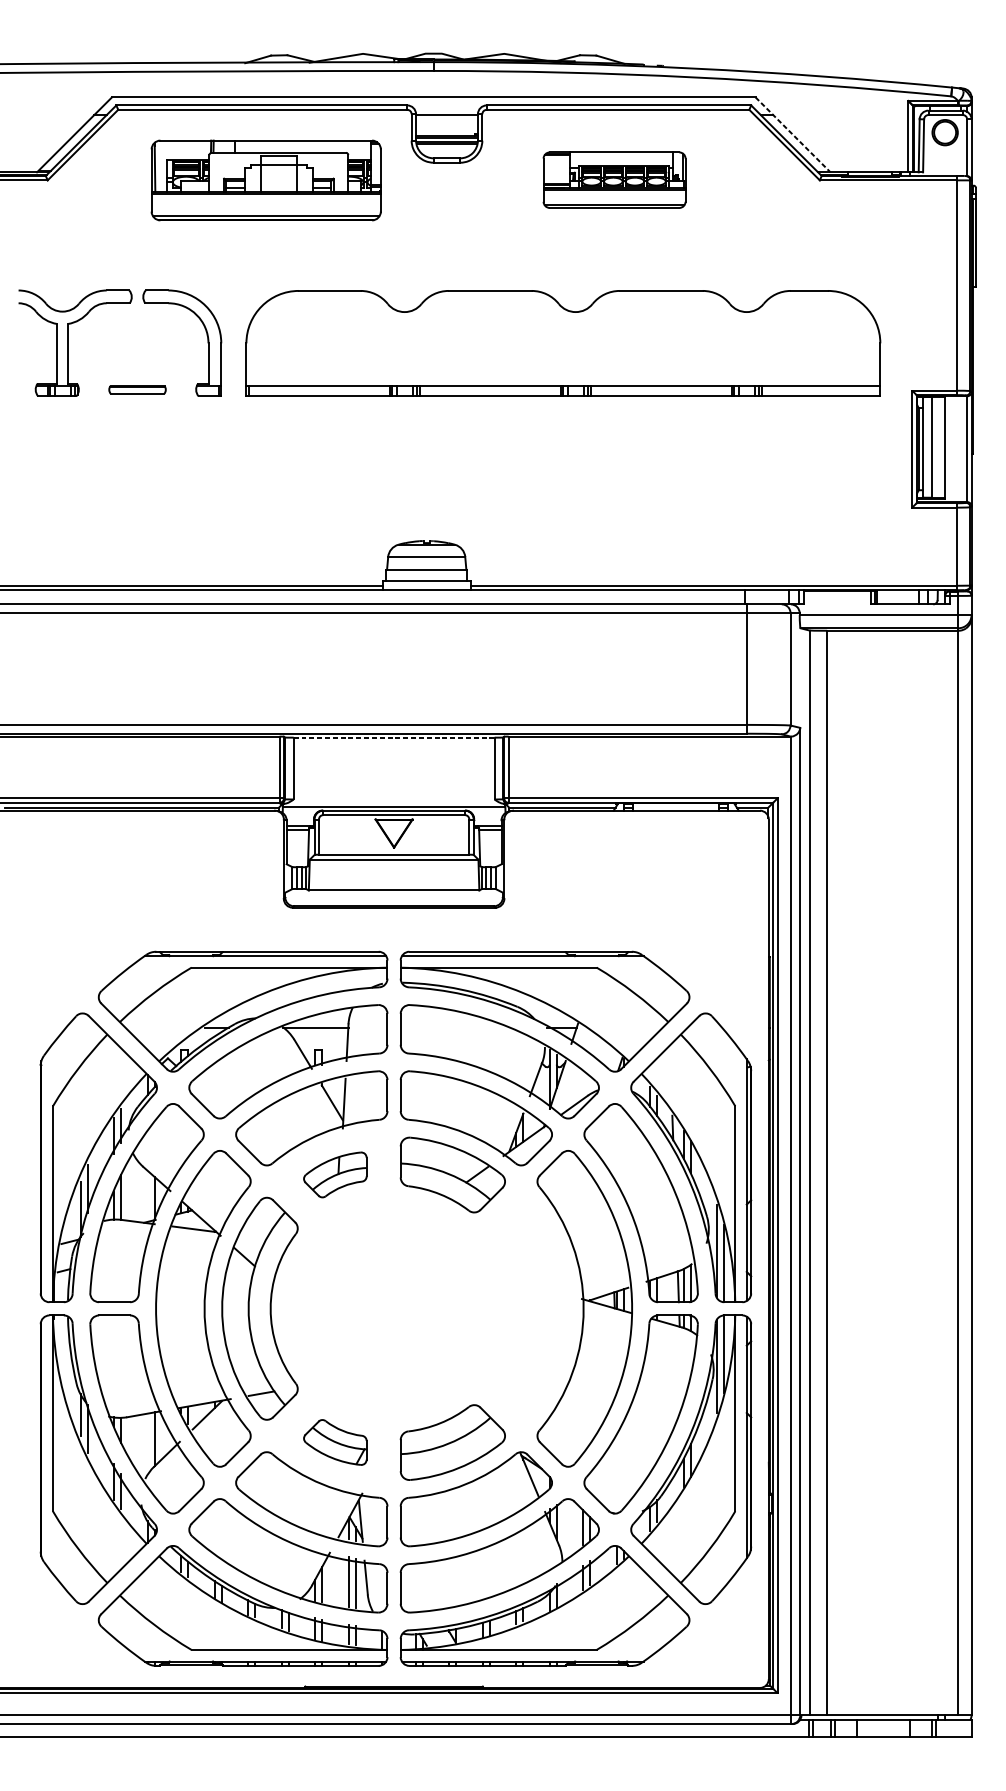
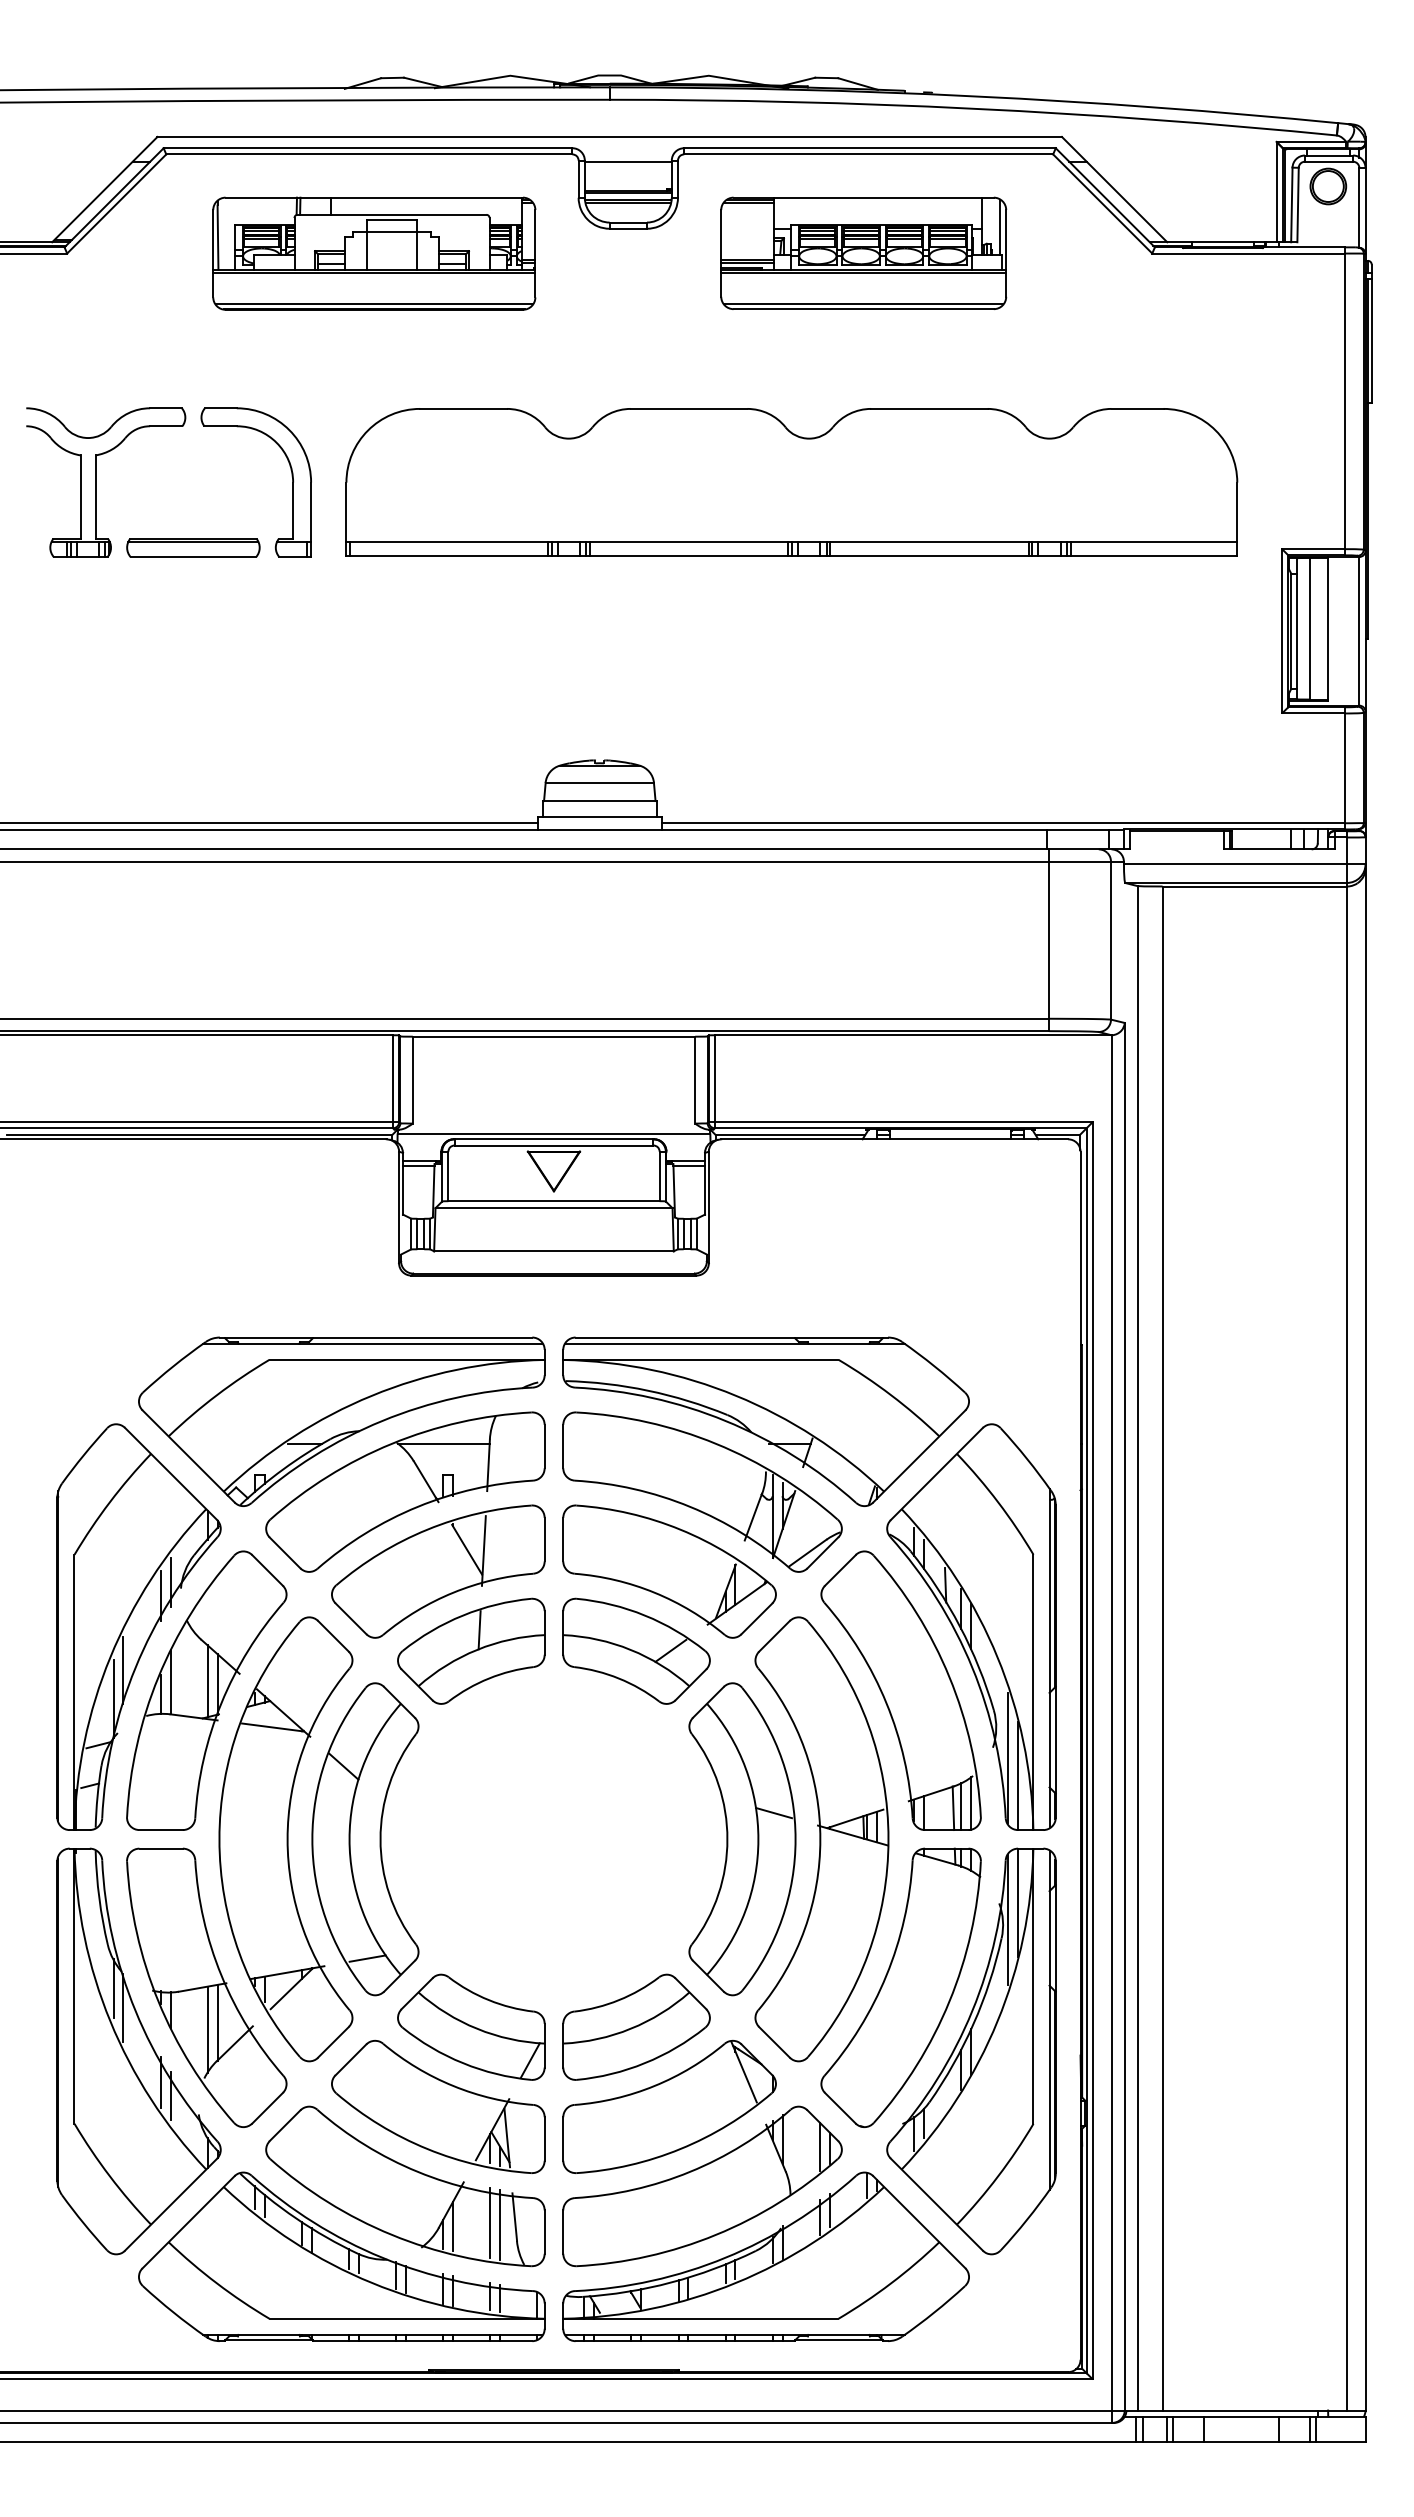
line: (792, 134) -> (1114, 189), dashed -> solid
part: (614, 179) -> (863, 252), size x1.43
part: (137, 389) -> (193, 547), size x1.67
line: (394, 737) -> (554, 1036), dashed -> solid
part: (335, 1174) -> (471, 1650), size x1.67
line: (147, 1196) -> (207, 1681), added
part: (528, 1308) -> (742, 1839), added
part: (335, 1442) -> (471, 2026), size x1.67
line: (147, 1444) -> (207, 2029), added

